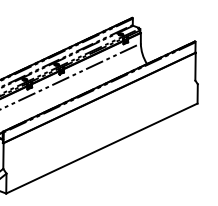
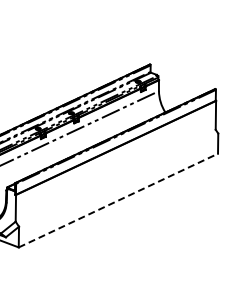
line: (102, 148) -> (118, 200), solid -> dashed

